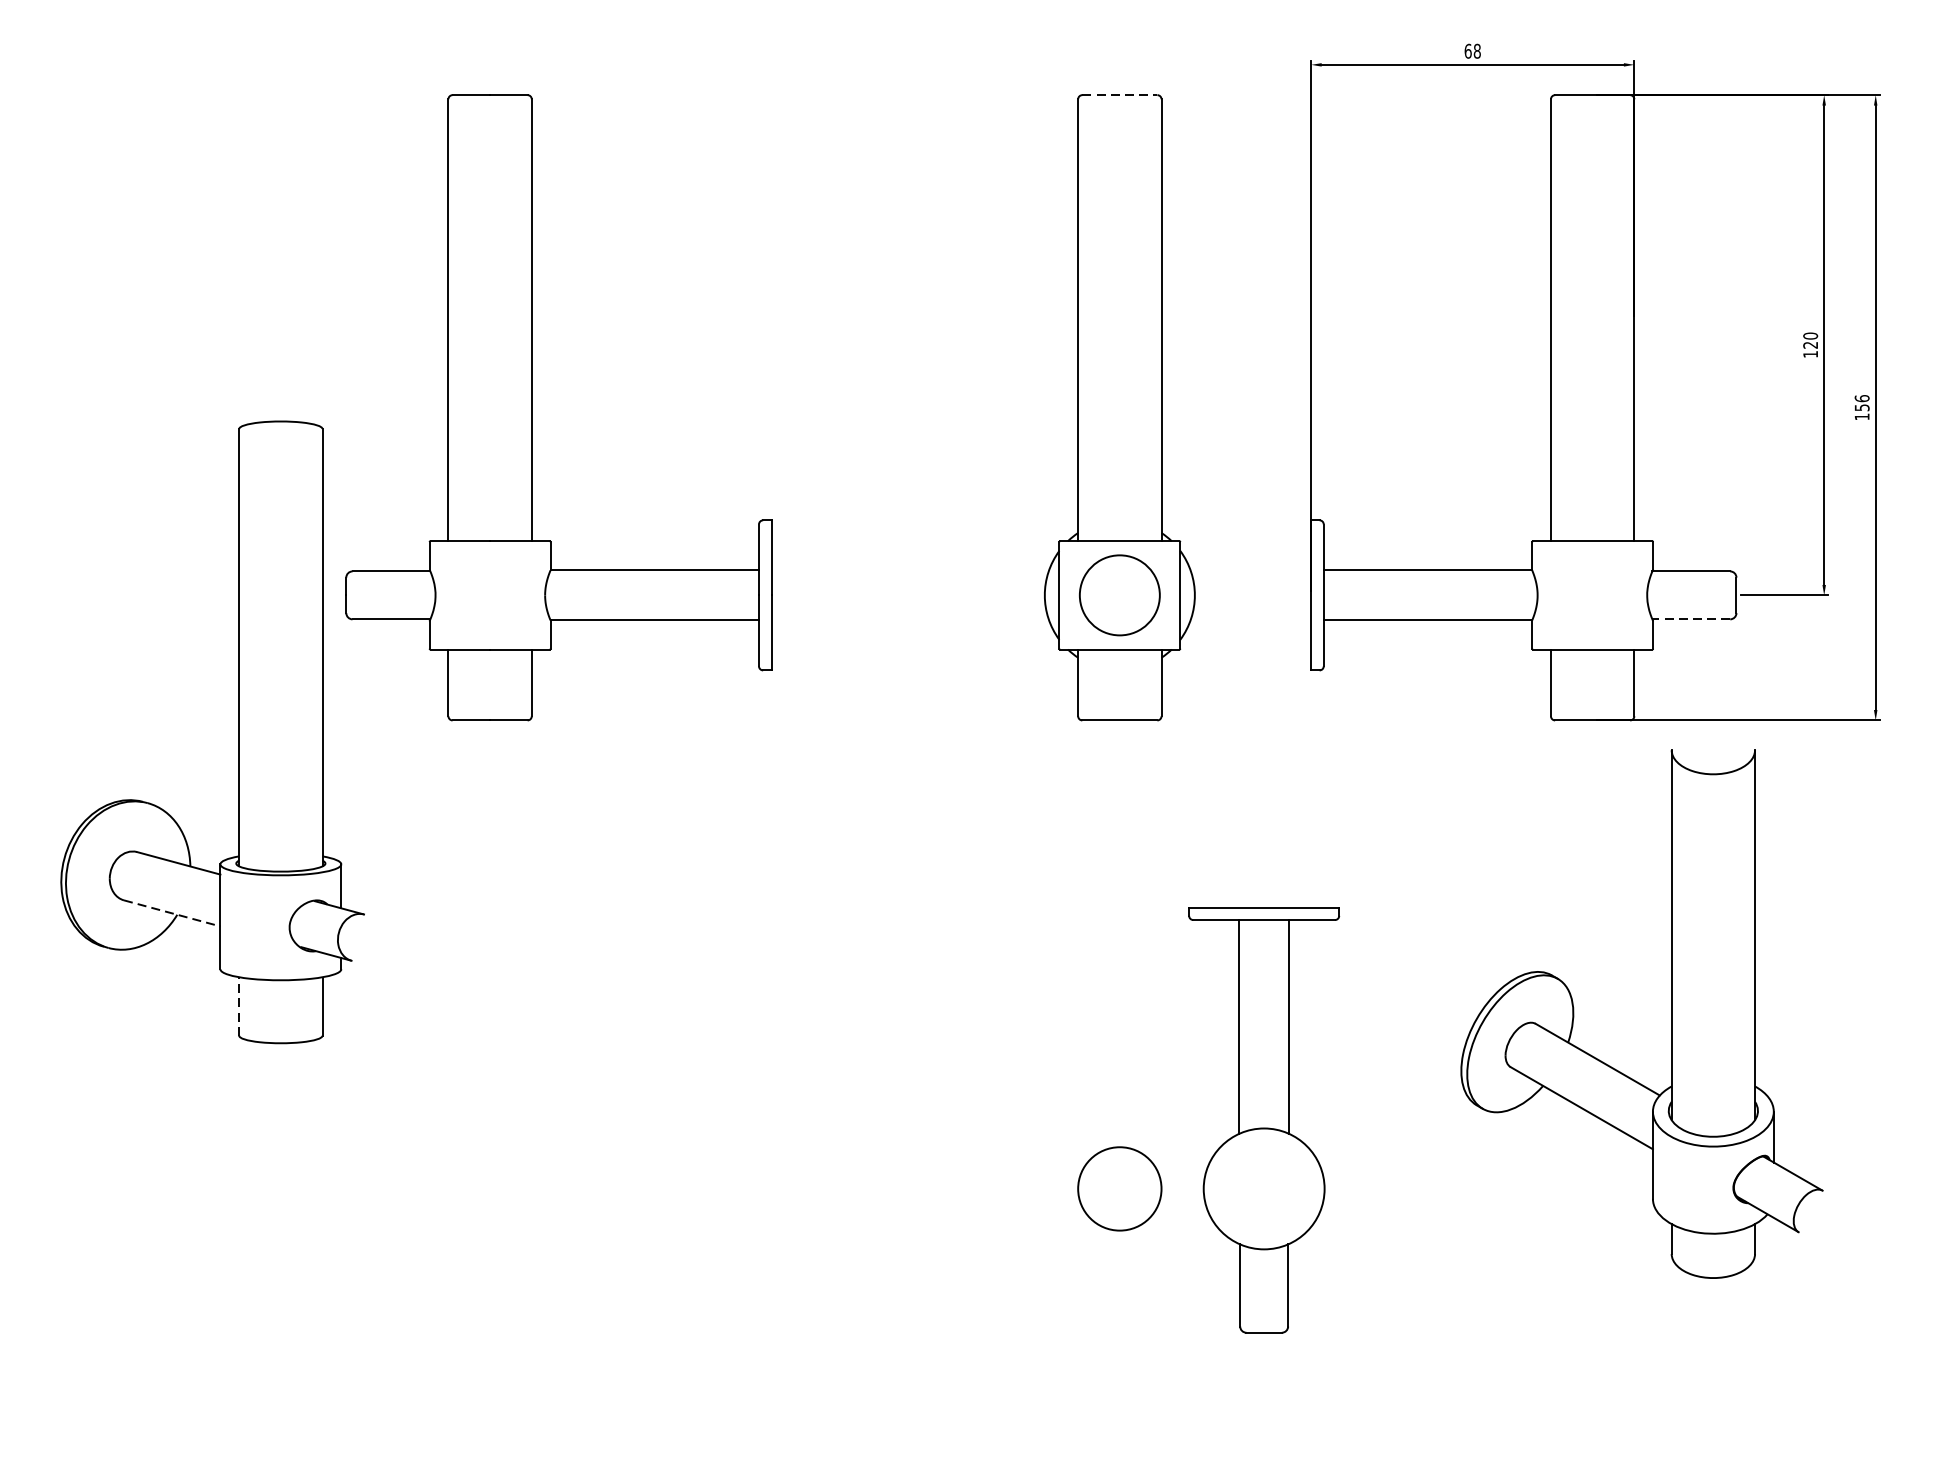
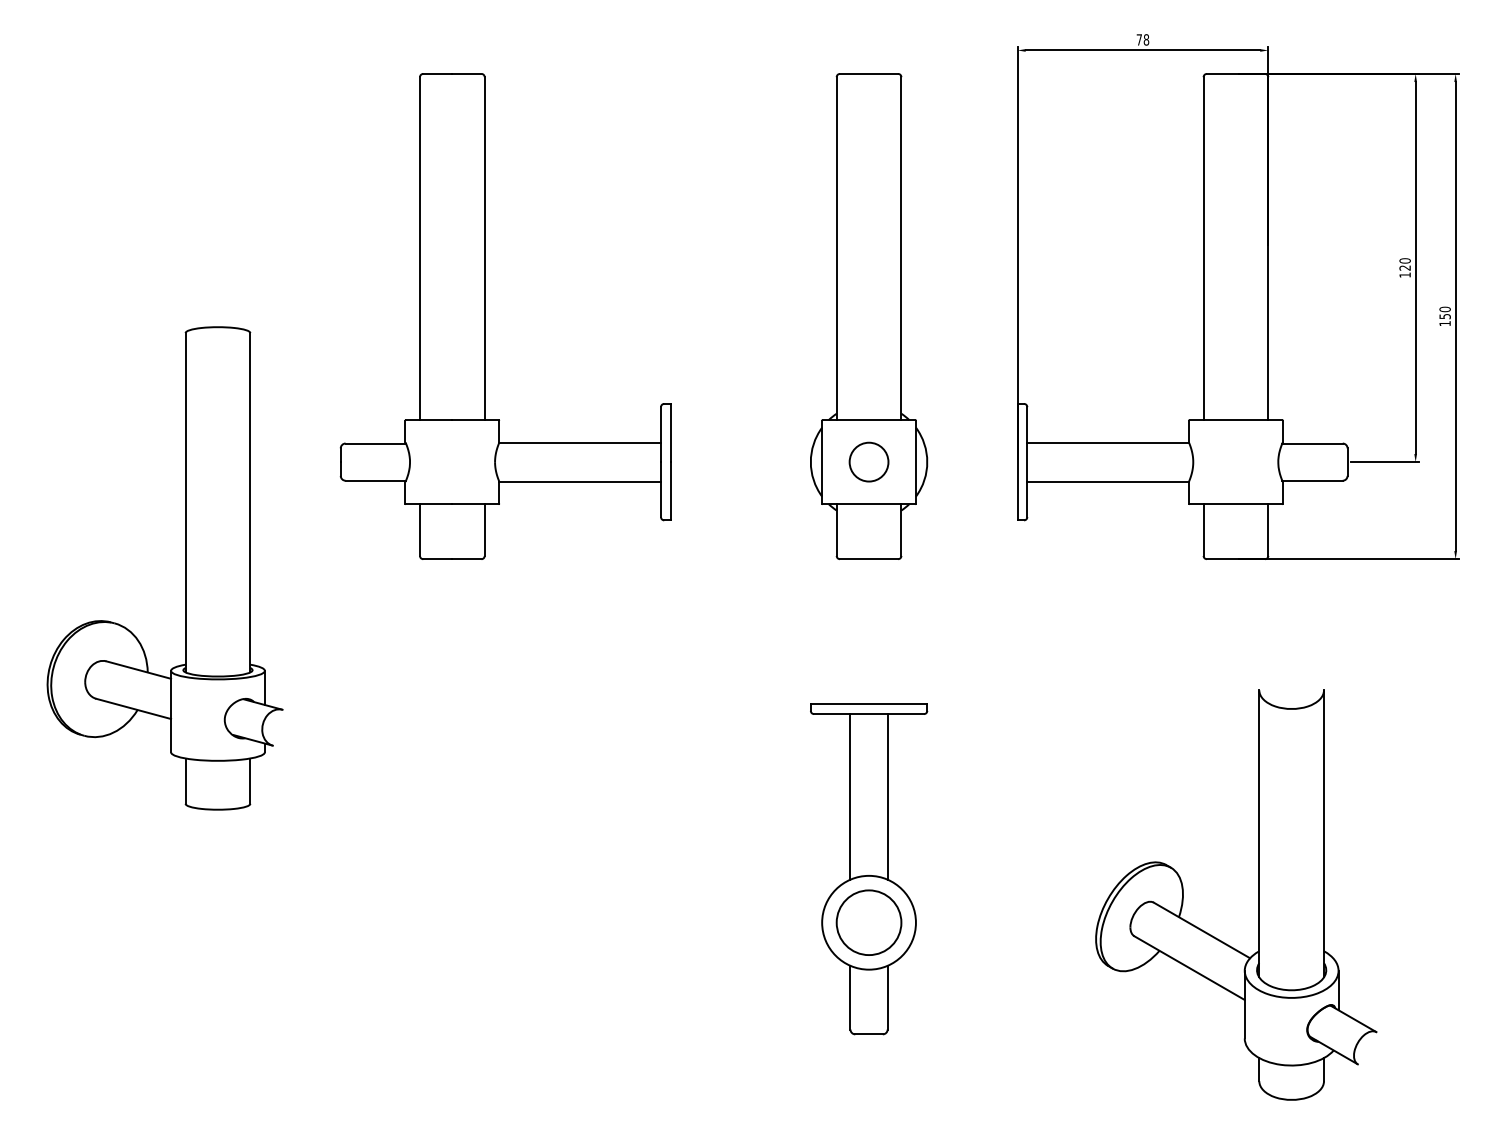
text: (1468, 50) -> (1139, 39), 68 -> 78
line: (1120, 94) -> (869, 73), dashed -> solid
text: (1861, 397) -> (1444, 308), 156 -> 150
part: (532, 407) -> (485, 316), moved
circle: (1119, 594) -> (868, 461), size x0.62
line: (1691, 619) -> (1312, 480), dashed -> solid
line: (172, 912) -> (133, 708), dashed -> solid
line: (239, 1005) -> (185, 780), dashed -> solid
part: (1670, 1013) -> (1258, 894), moved
part: (1264, 1120) -> (869, 869), moved

